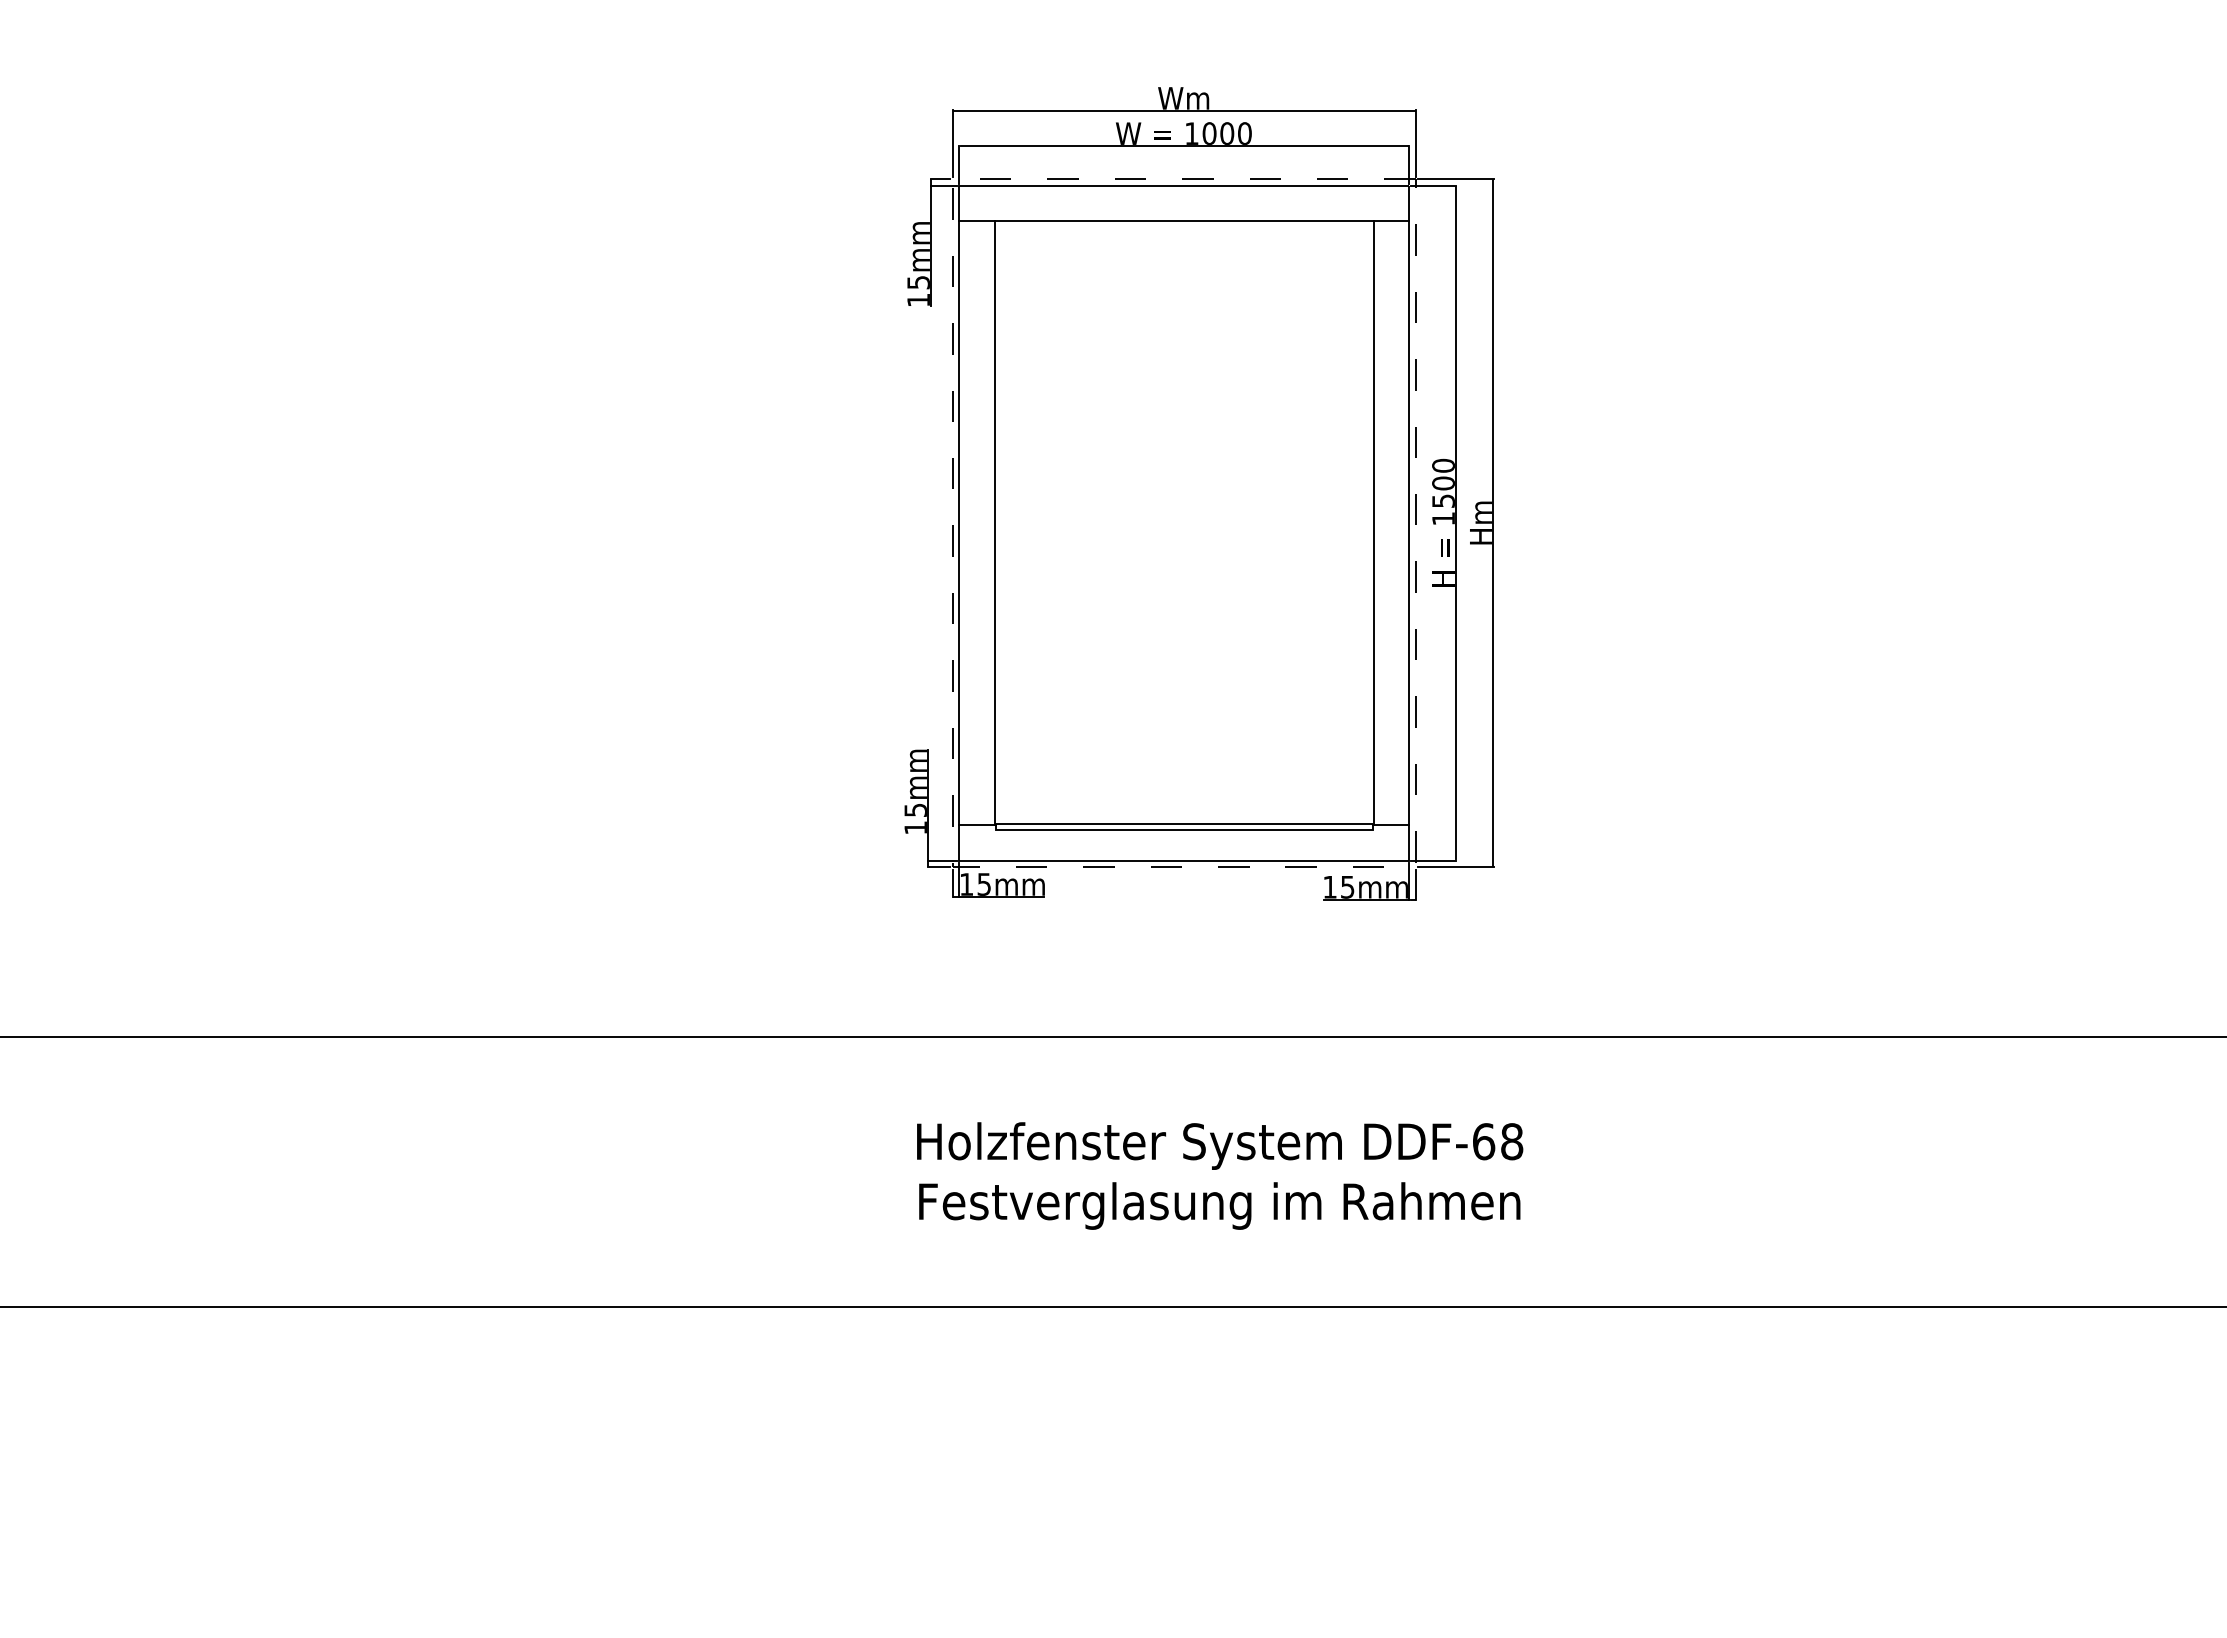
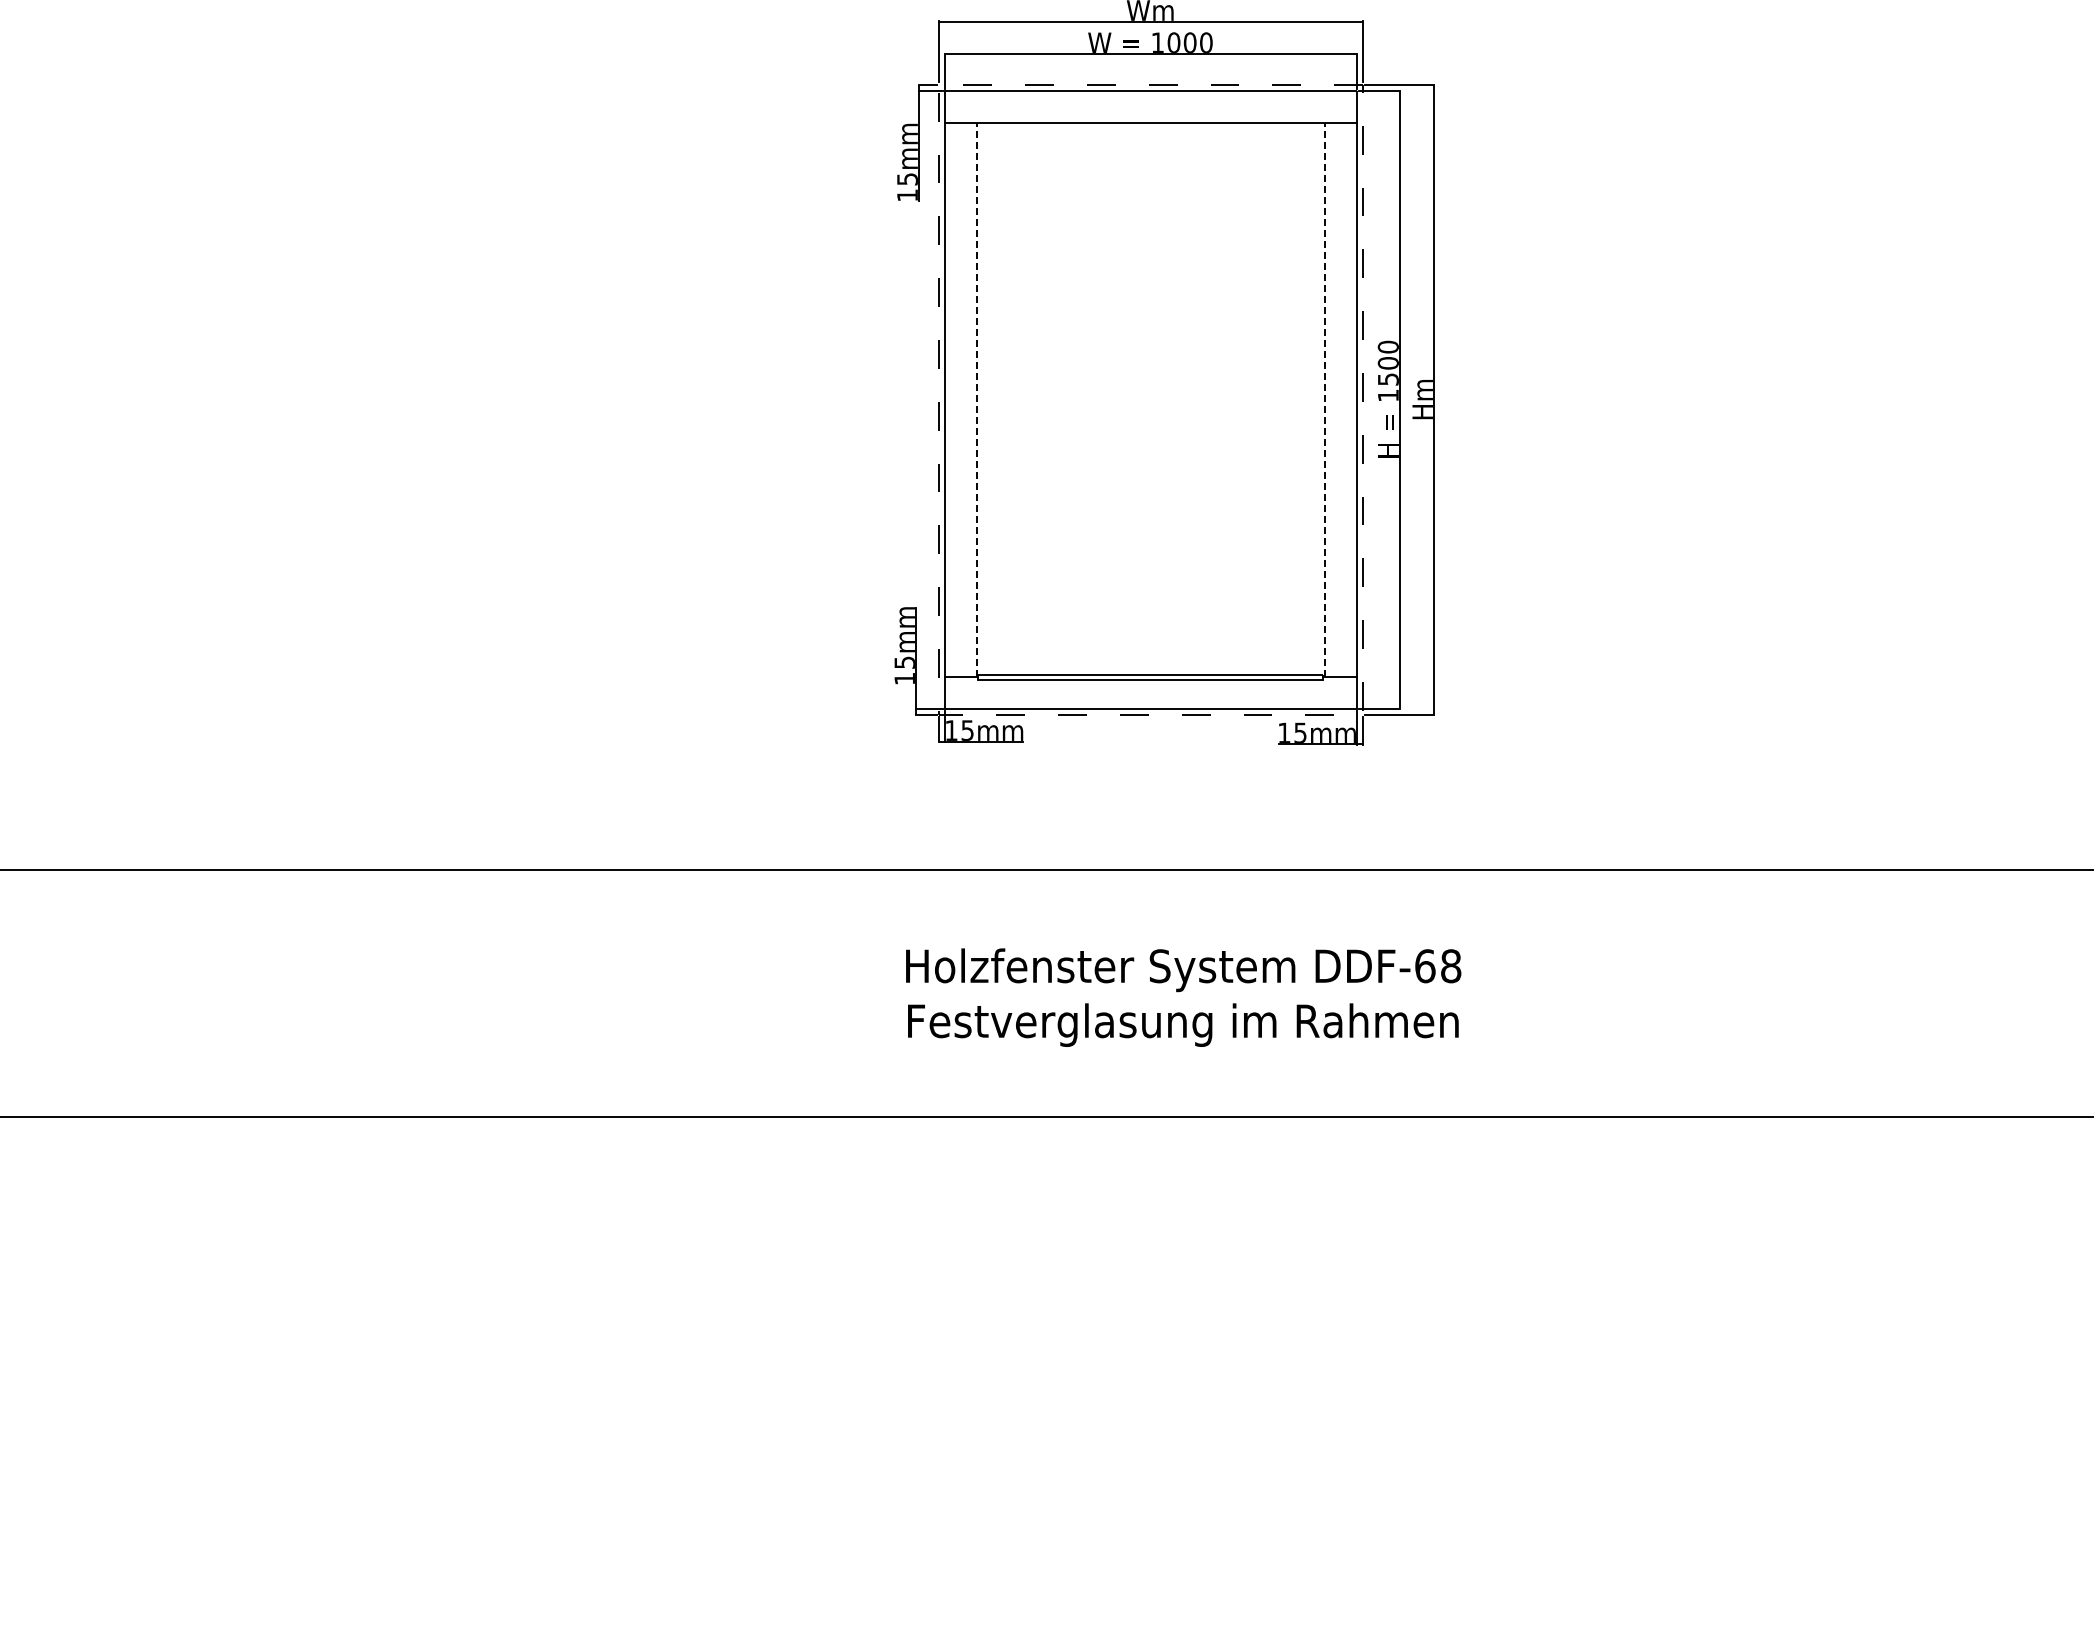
line: (993, 522) -> (976, 399), solid -> dashed
line: (1373, 522) -> (1324, 399), solid -> dashed

